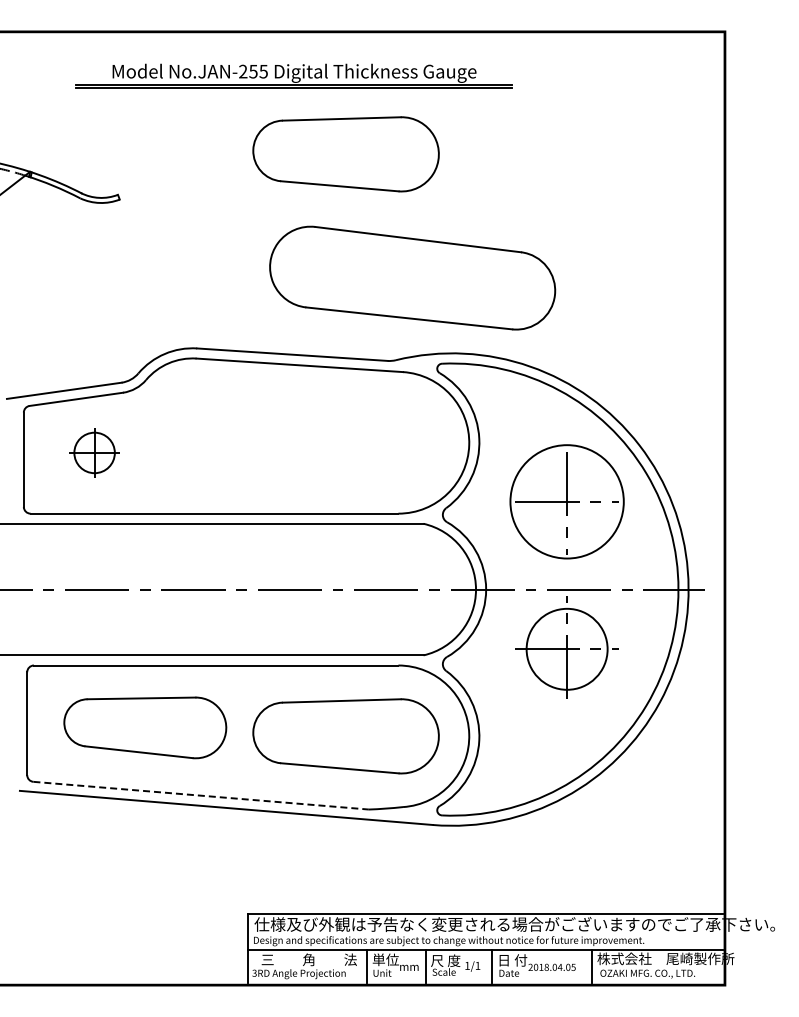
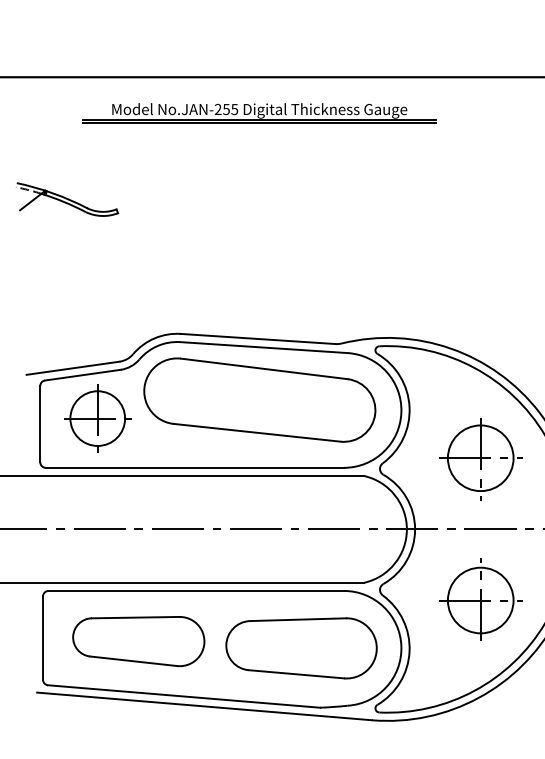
part: (345, 154) -> (301, 176), removed
part: (412, 277) -> (259, 399), moved
part: (94, 452) -> (97, 418), size x1.67
circle: (566, 501) -> (480, 457), size x0.71
part: (566, 647) -> (480, 599), moved
line: (201, 795) -> (184, 696), dashed -> solid

